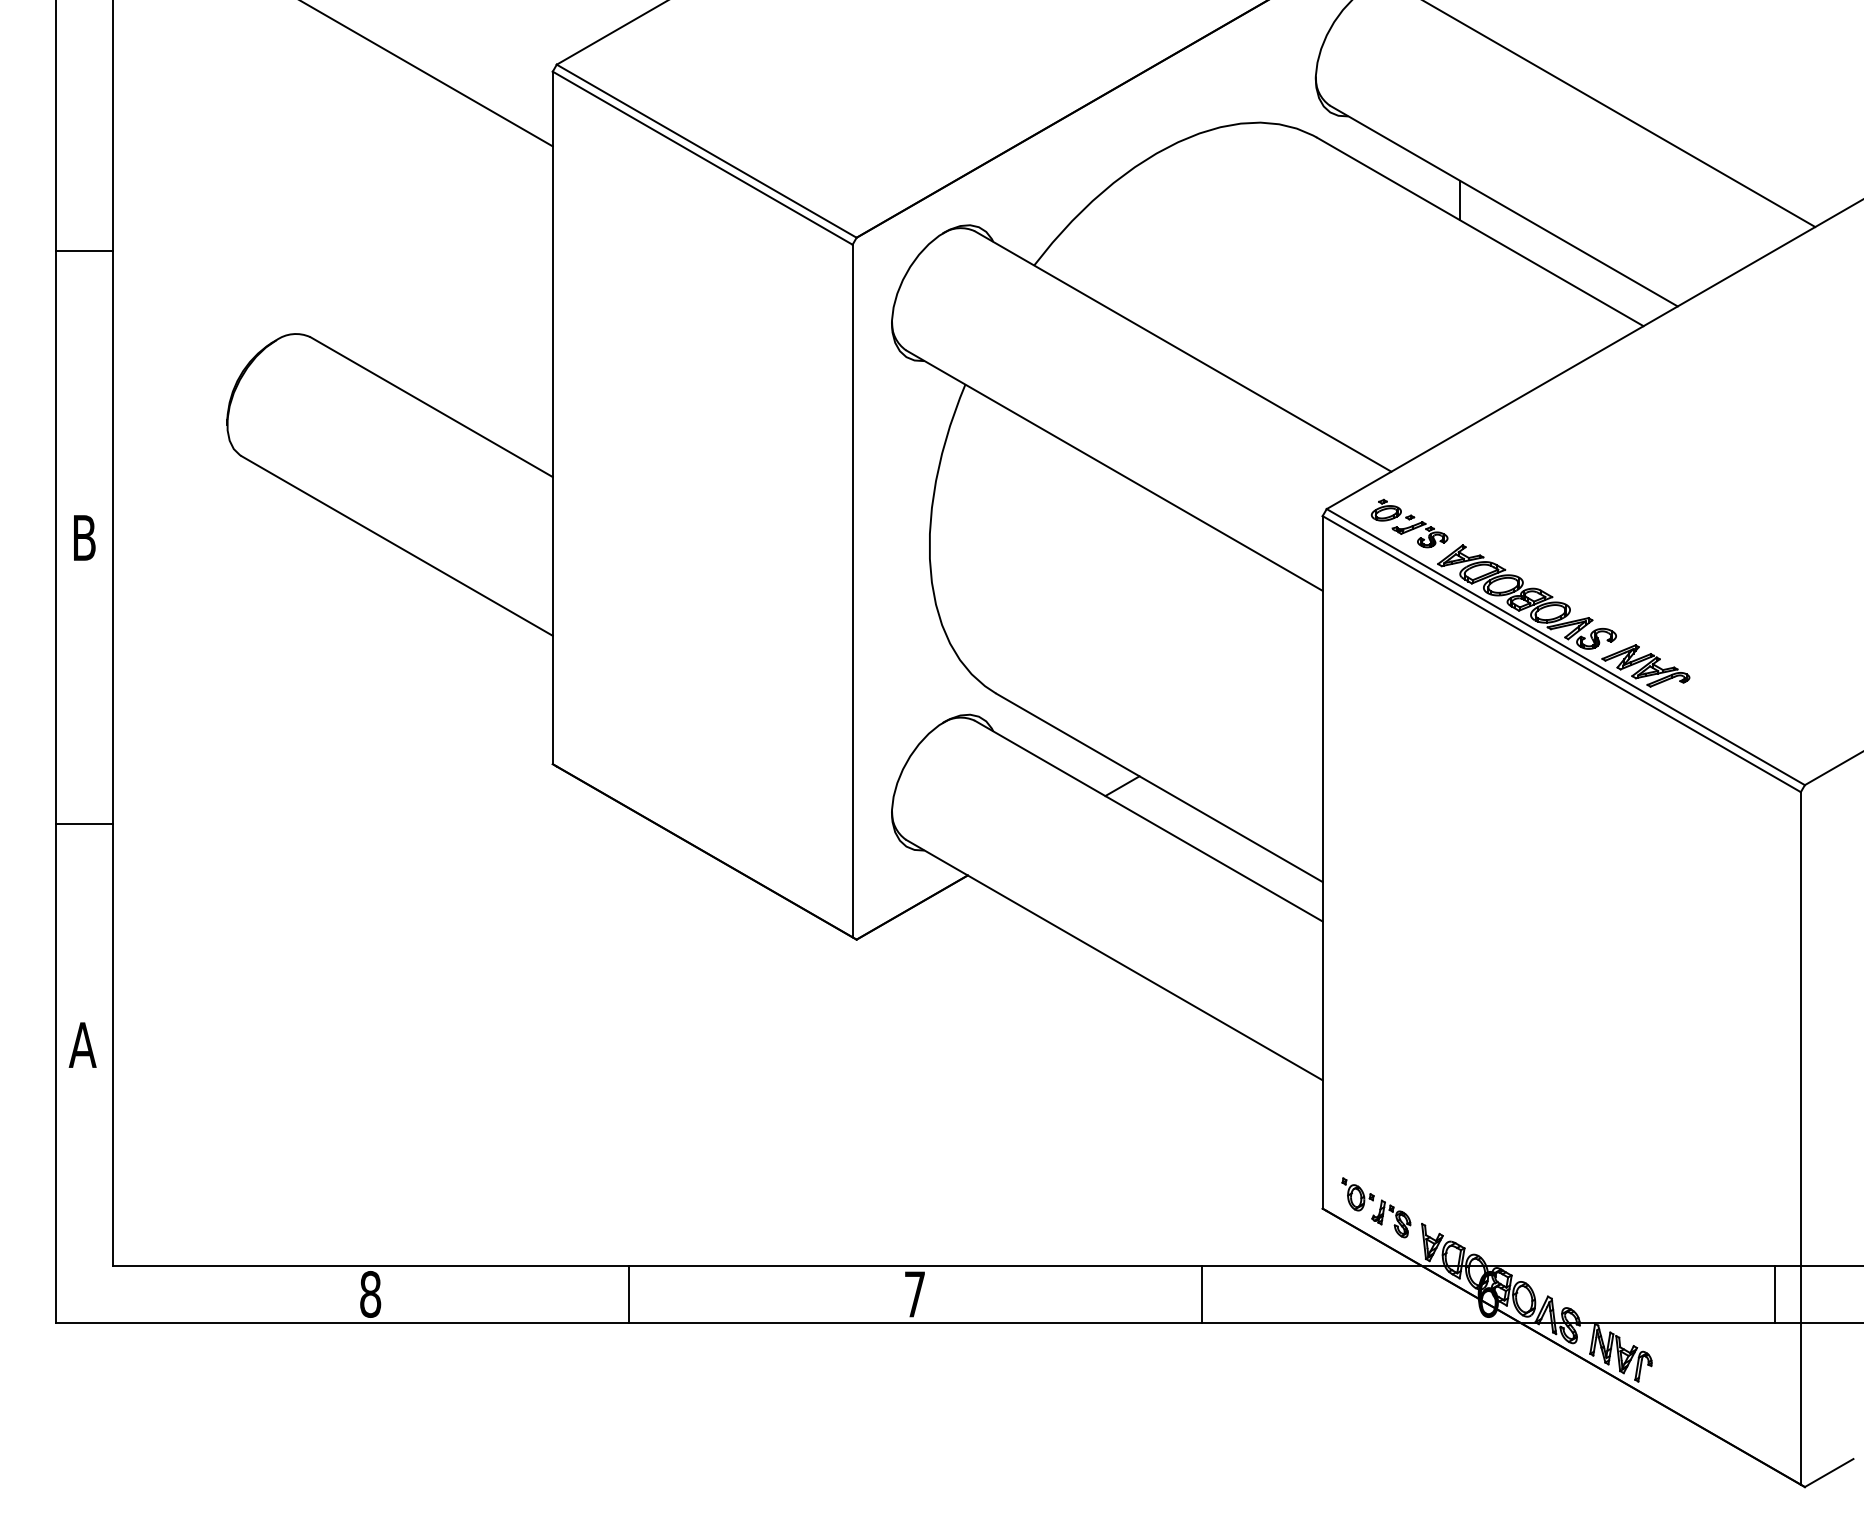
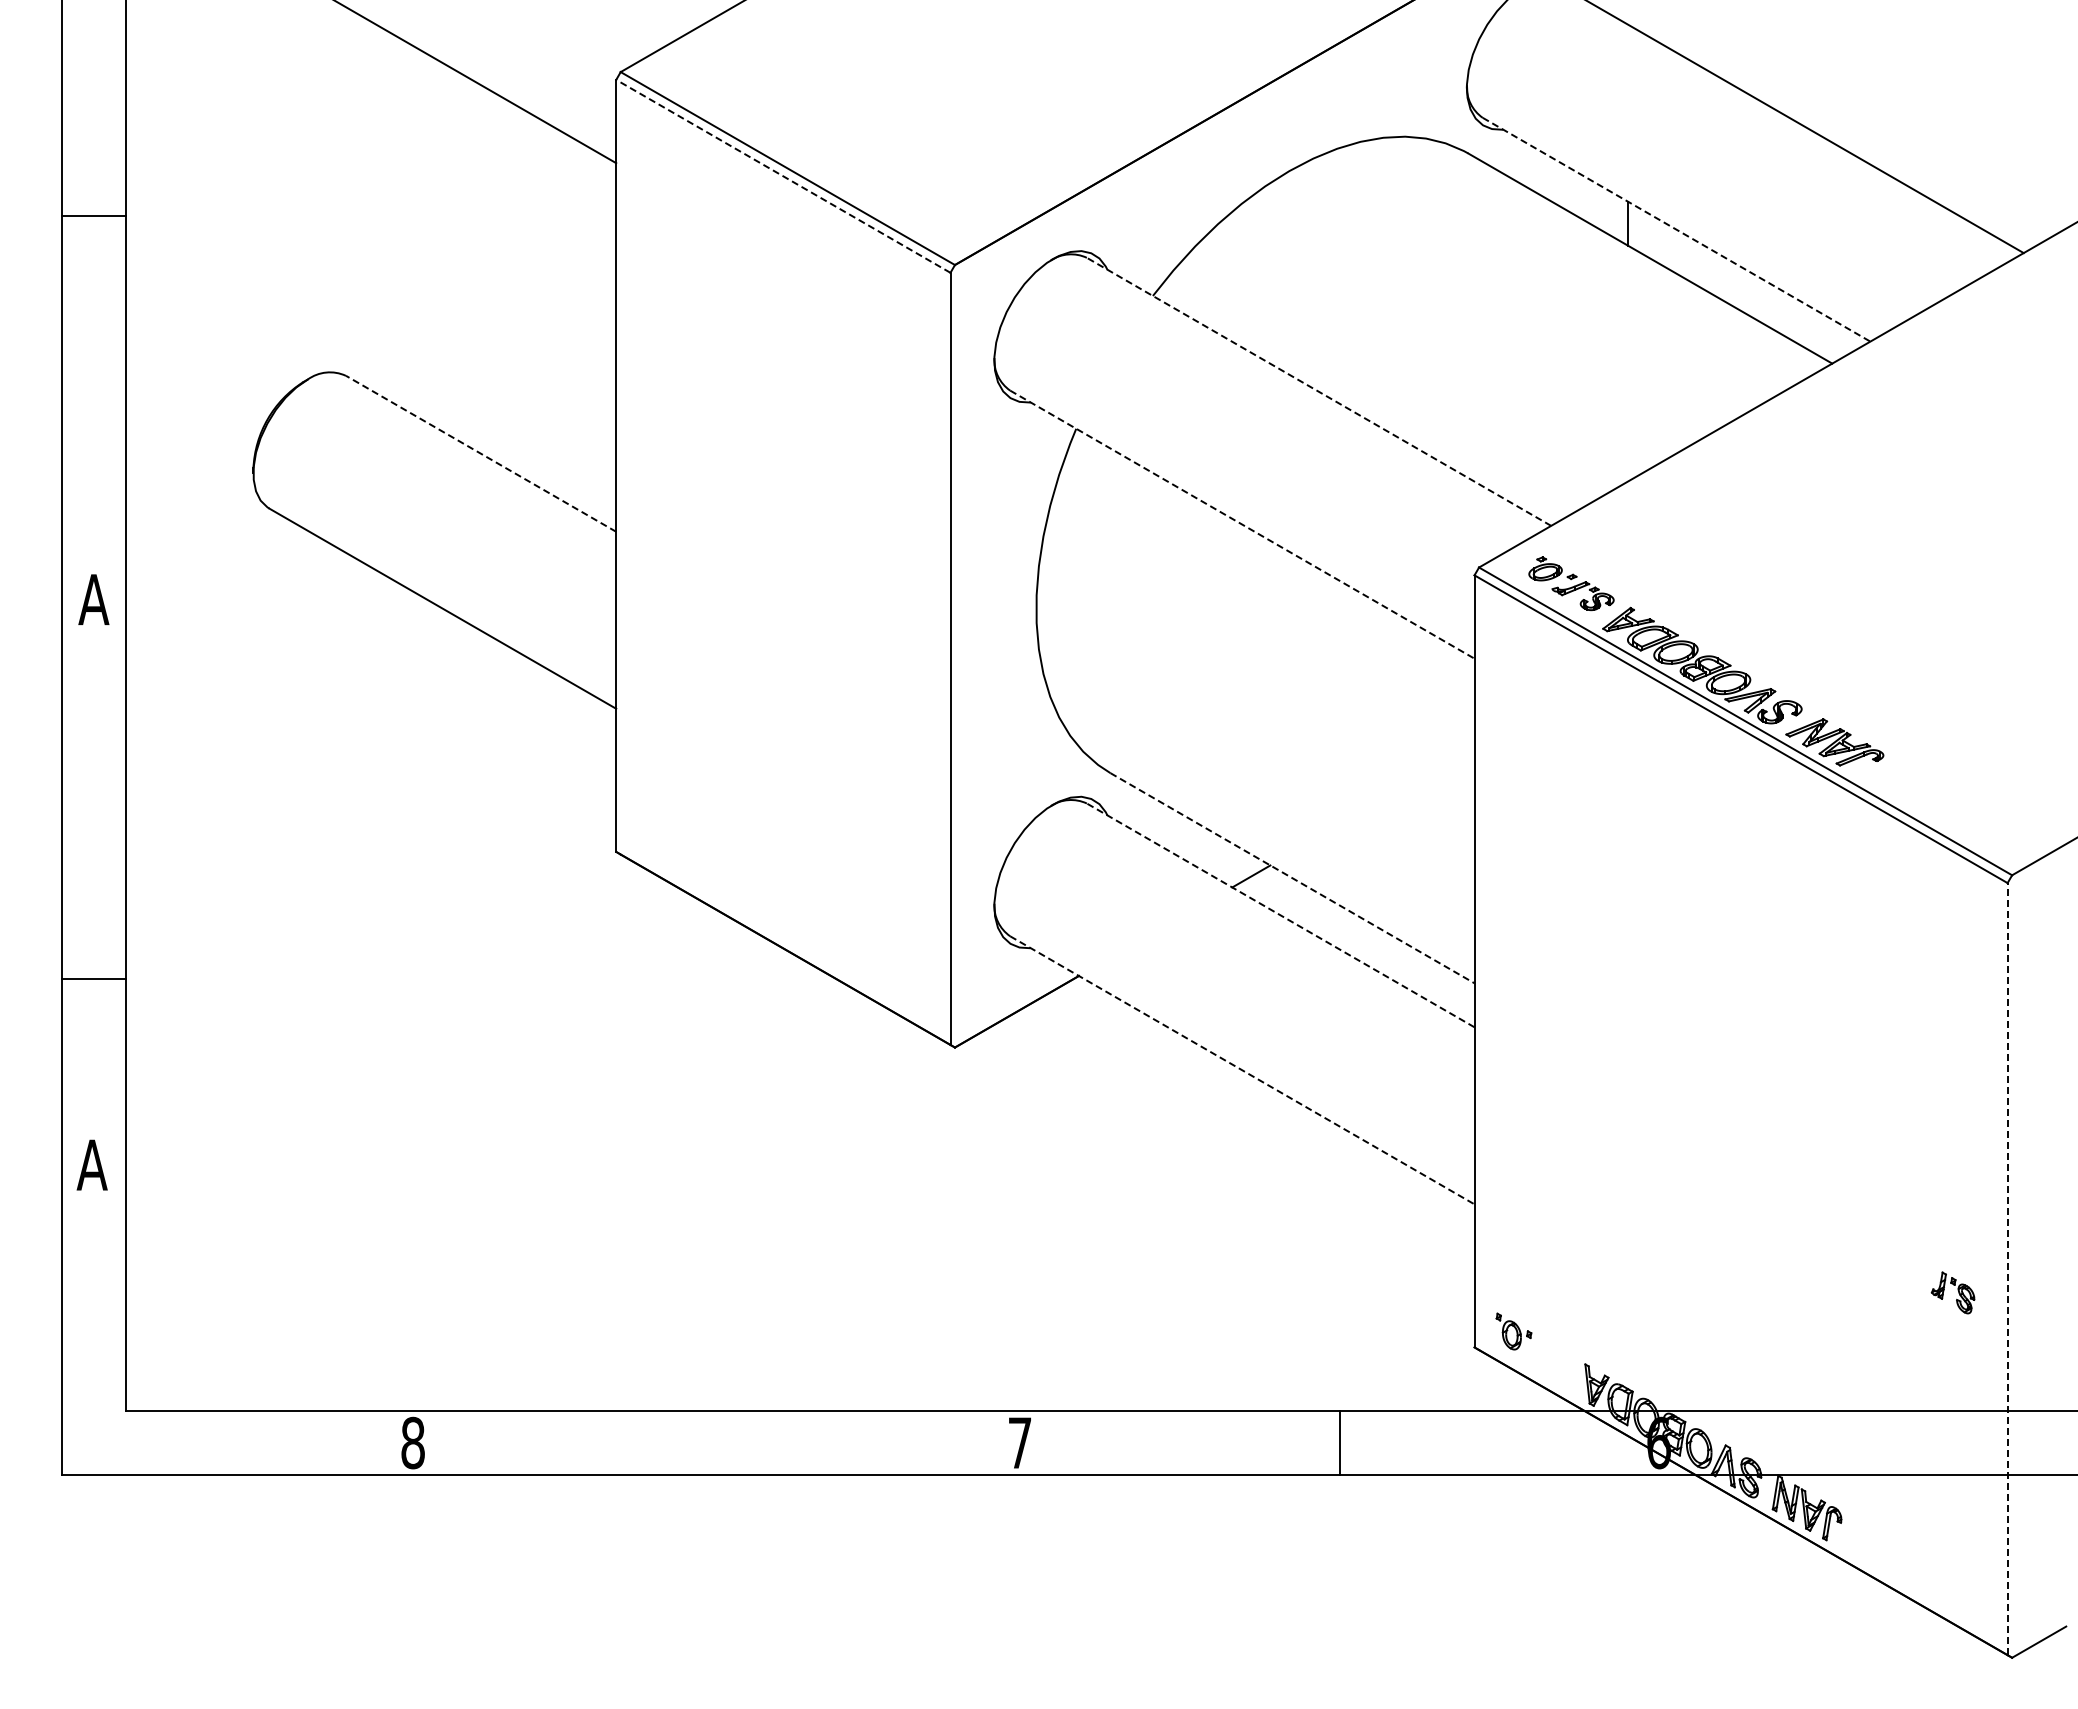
line: (702, 158) -> (783, 176), solid -> dashed
line: (1503, 205) -> (1676, 229), solid -> dashed
line: (84, 251) -> (94, 216), moved
line: (1182, 351) -> (1318, 391), solid -> dashed
line: (431, 406) -> (480, 453), solid -> dashed
line: (1114, 470) -> (1242, 524), solid -> dashed
text: (83, 537) -> (93, 599), B -> A
line: (1159, 788) -> (1292, 878), solid -> dashed
line: (1148, 821) -> (1280, 915), solid -> dashed
line: (84, 823) -> (94, 978), moved
line: (1114, 960) -> (1242, 1070), solid -> dashed
line: (1800, 1137) -> (2007, 1268), solid -> dashed
part: (1390, 1218) -> (1952, 1292), moved
line: (629, 1293) -> (701, 1442), removed
line: (1774, 1293) -> (1978, 1442), removed

